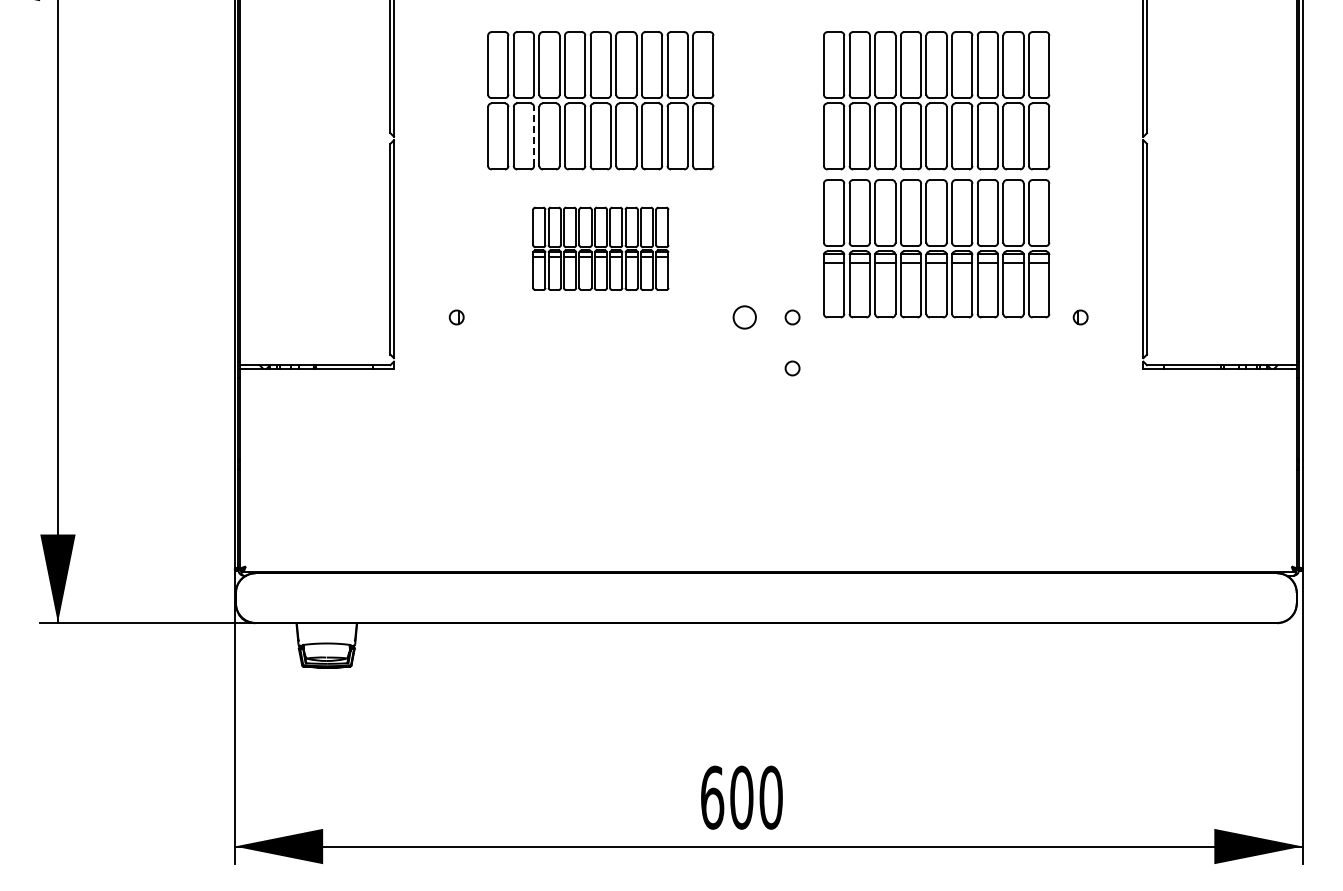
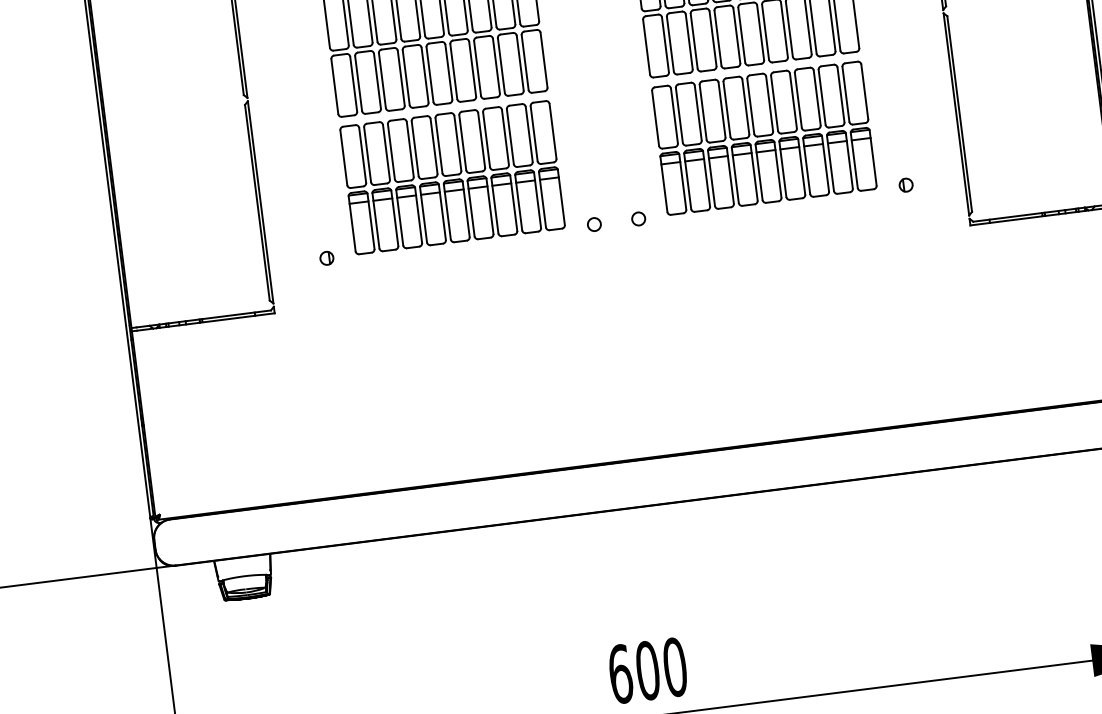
line: (534, 135) -> (377, 80), dashed -> solid
part: (600, 248) -> (452, 177), size x1.67
circle: (744, 317) -> (594, 224), size x0.62
circle: (792, 368) -> (644, 266), removed

